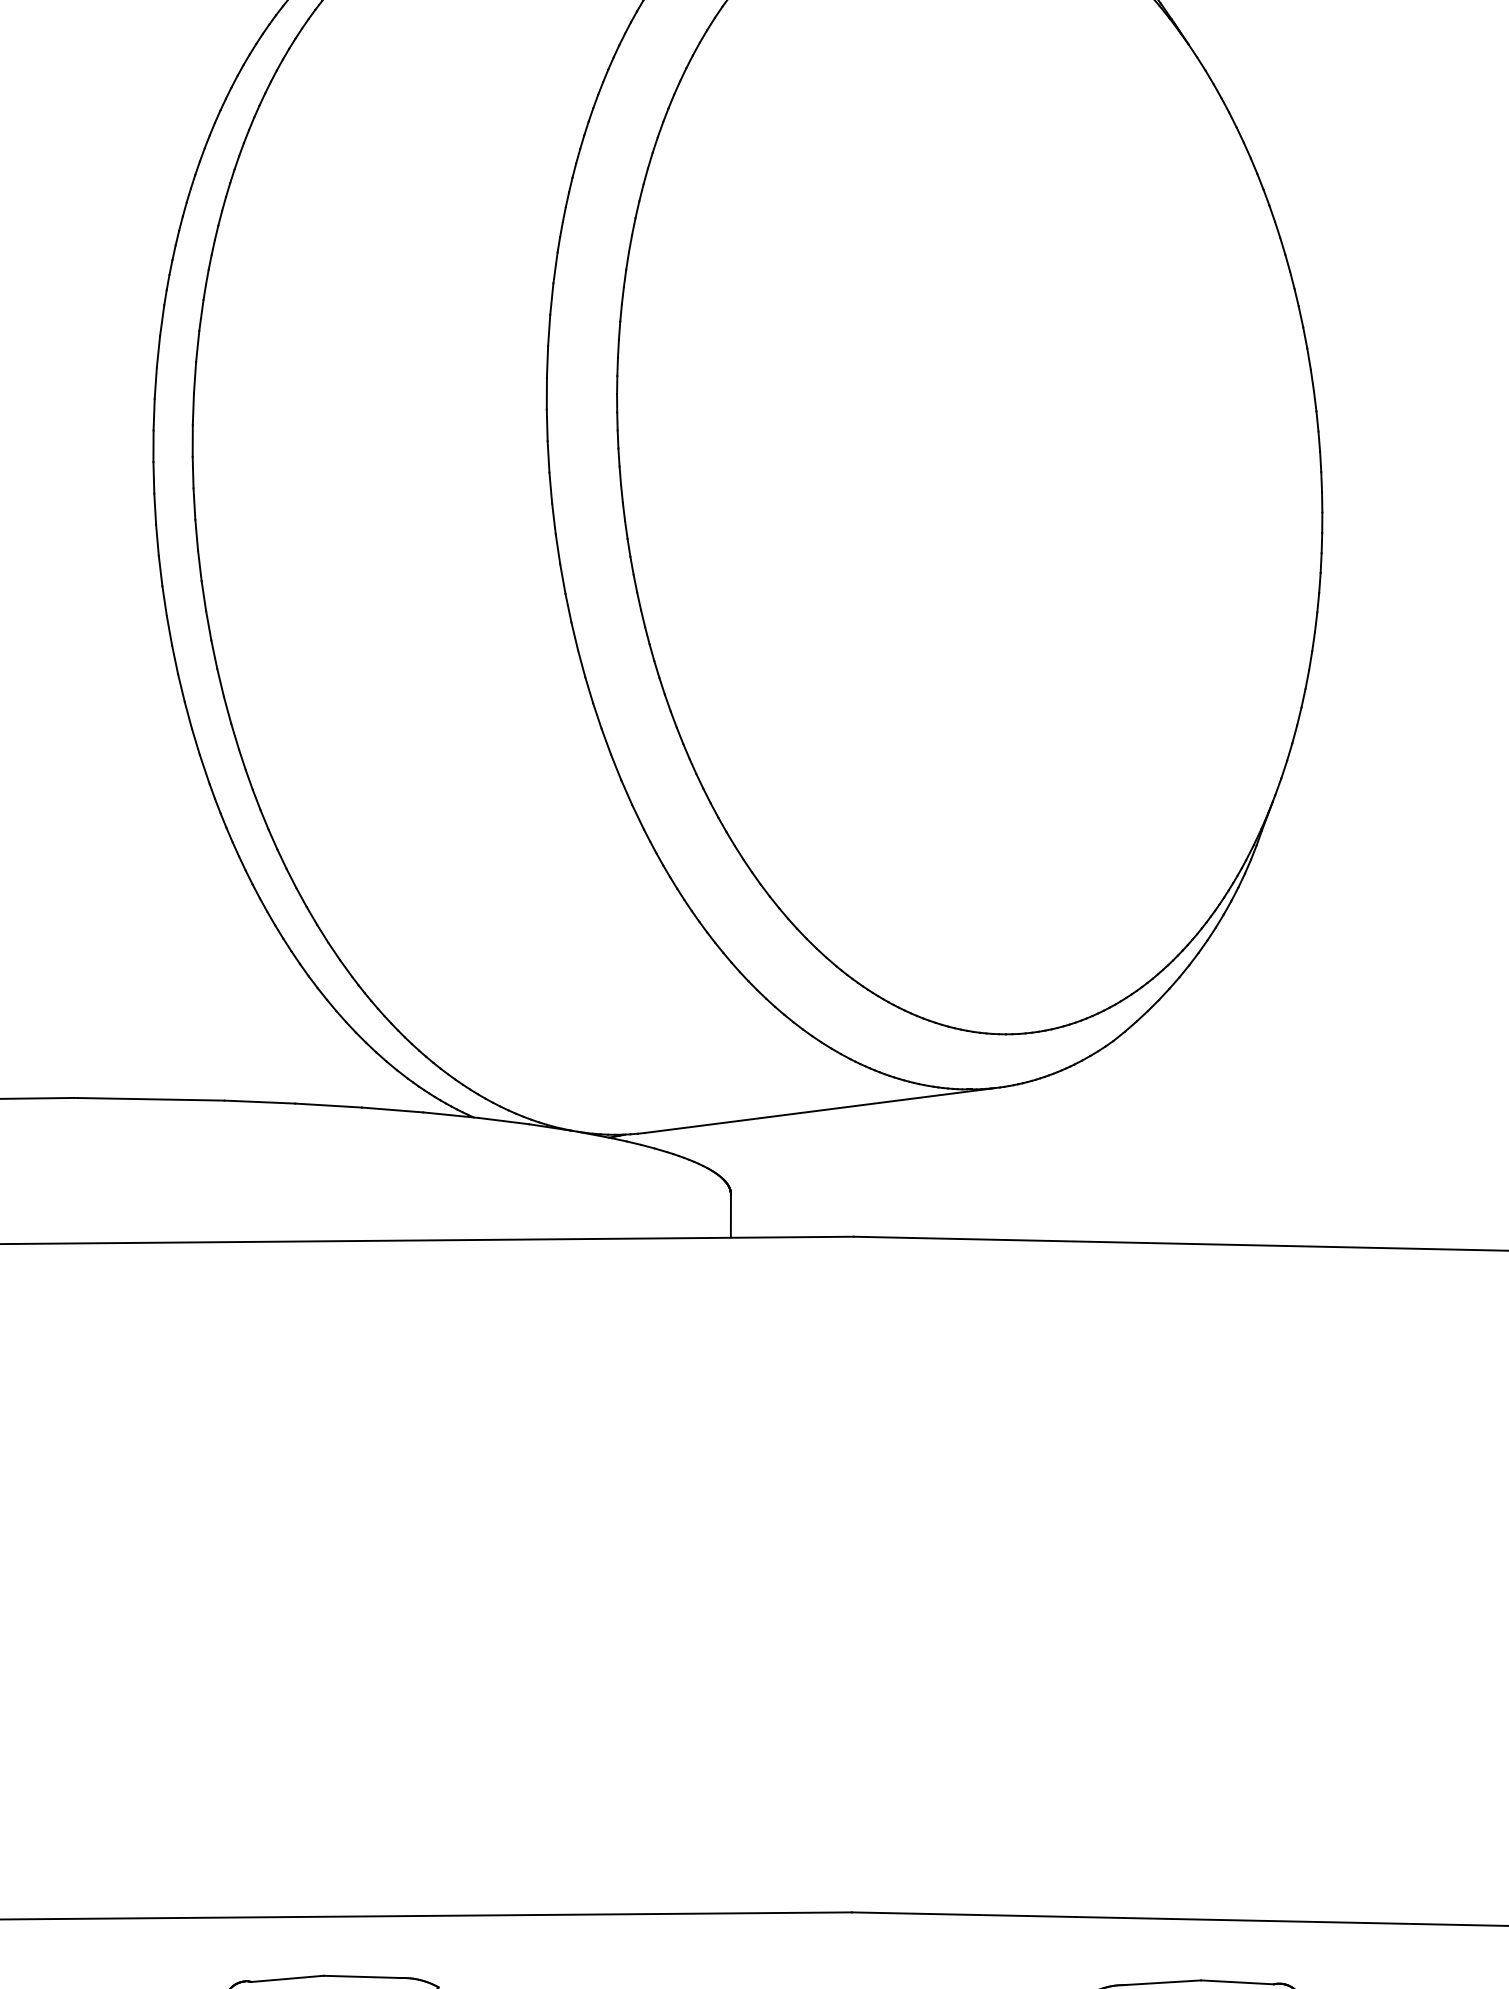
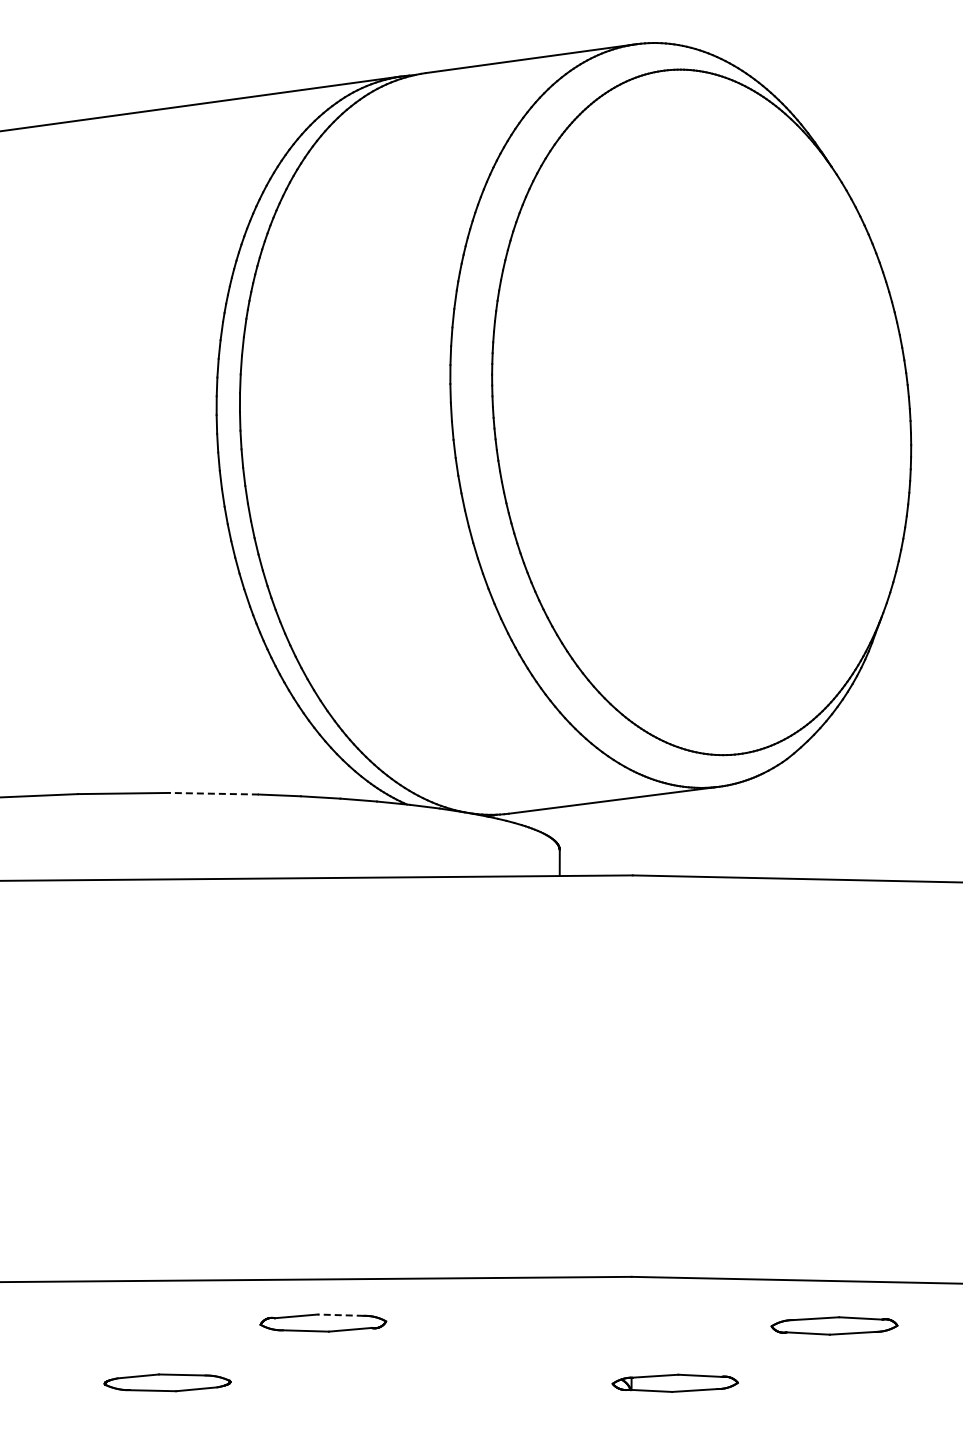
line: (149, 1098) -> (214, 793), solid -> dashed
line: (361, 1977) -> (340, 1315), solid -> dashed

